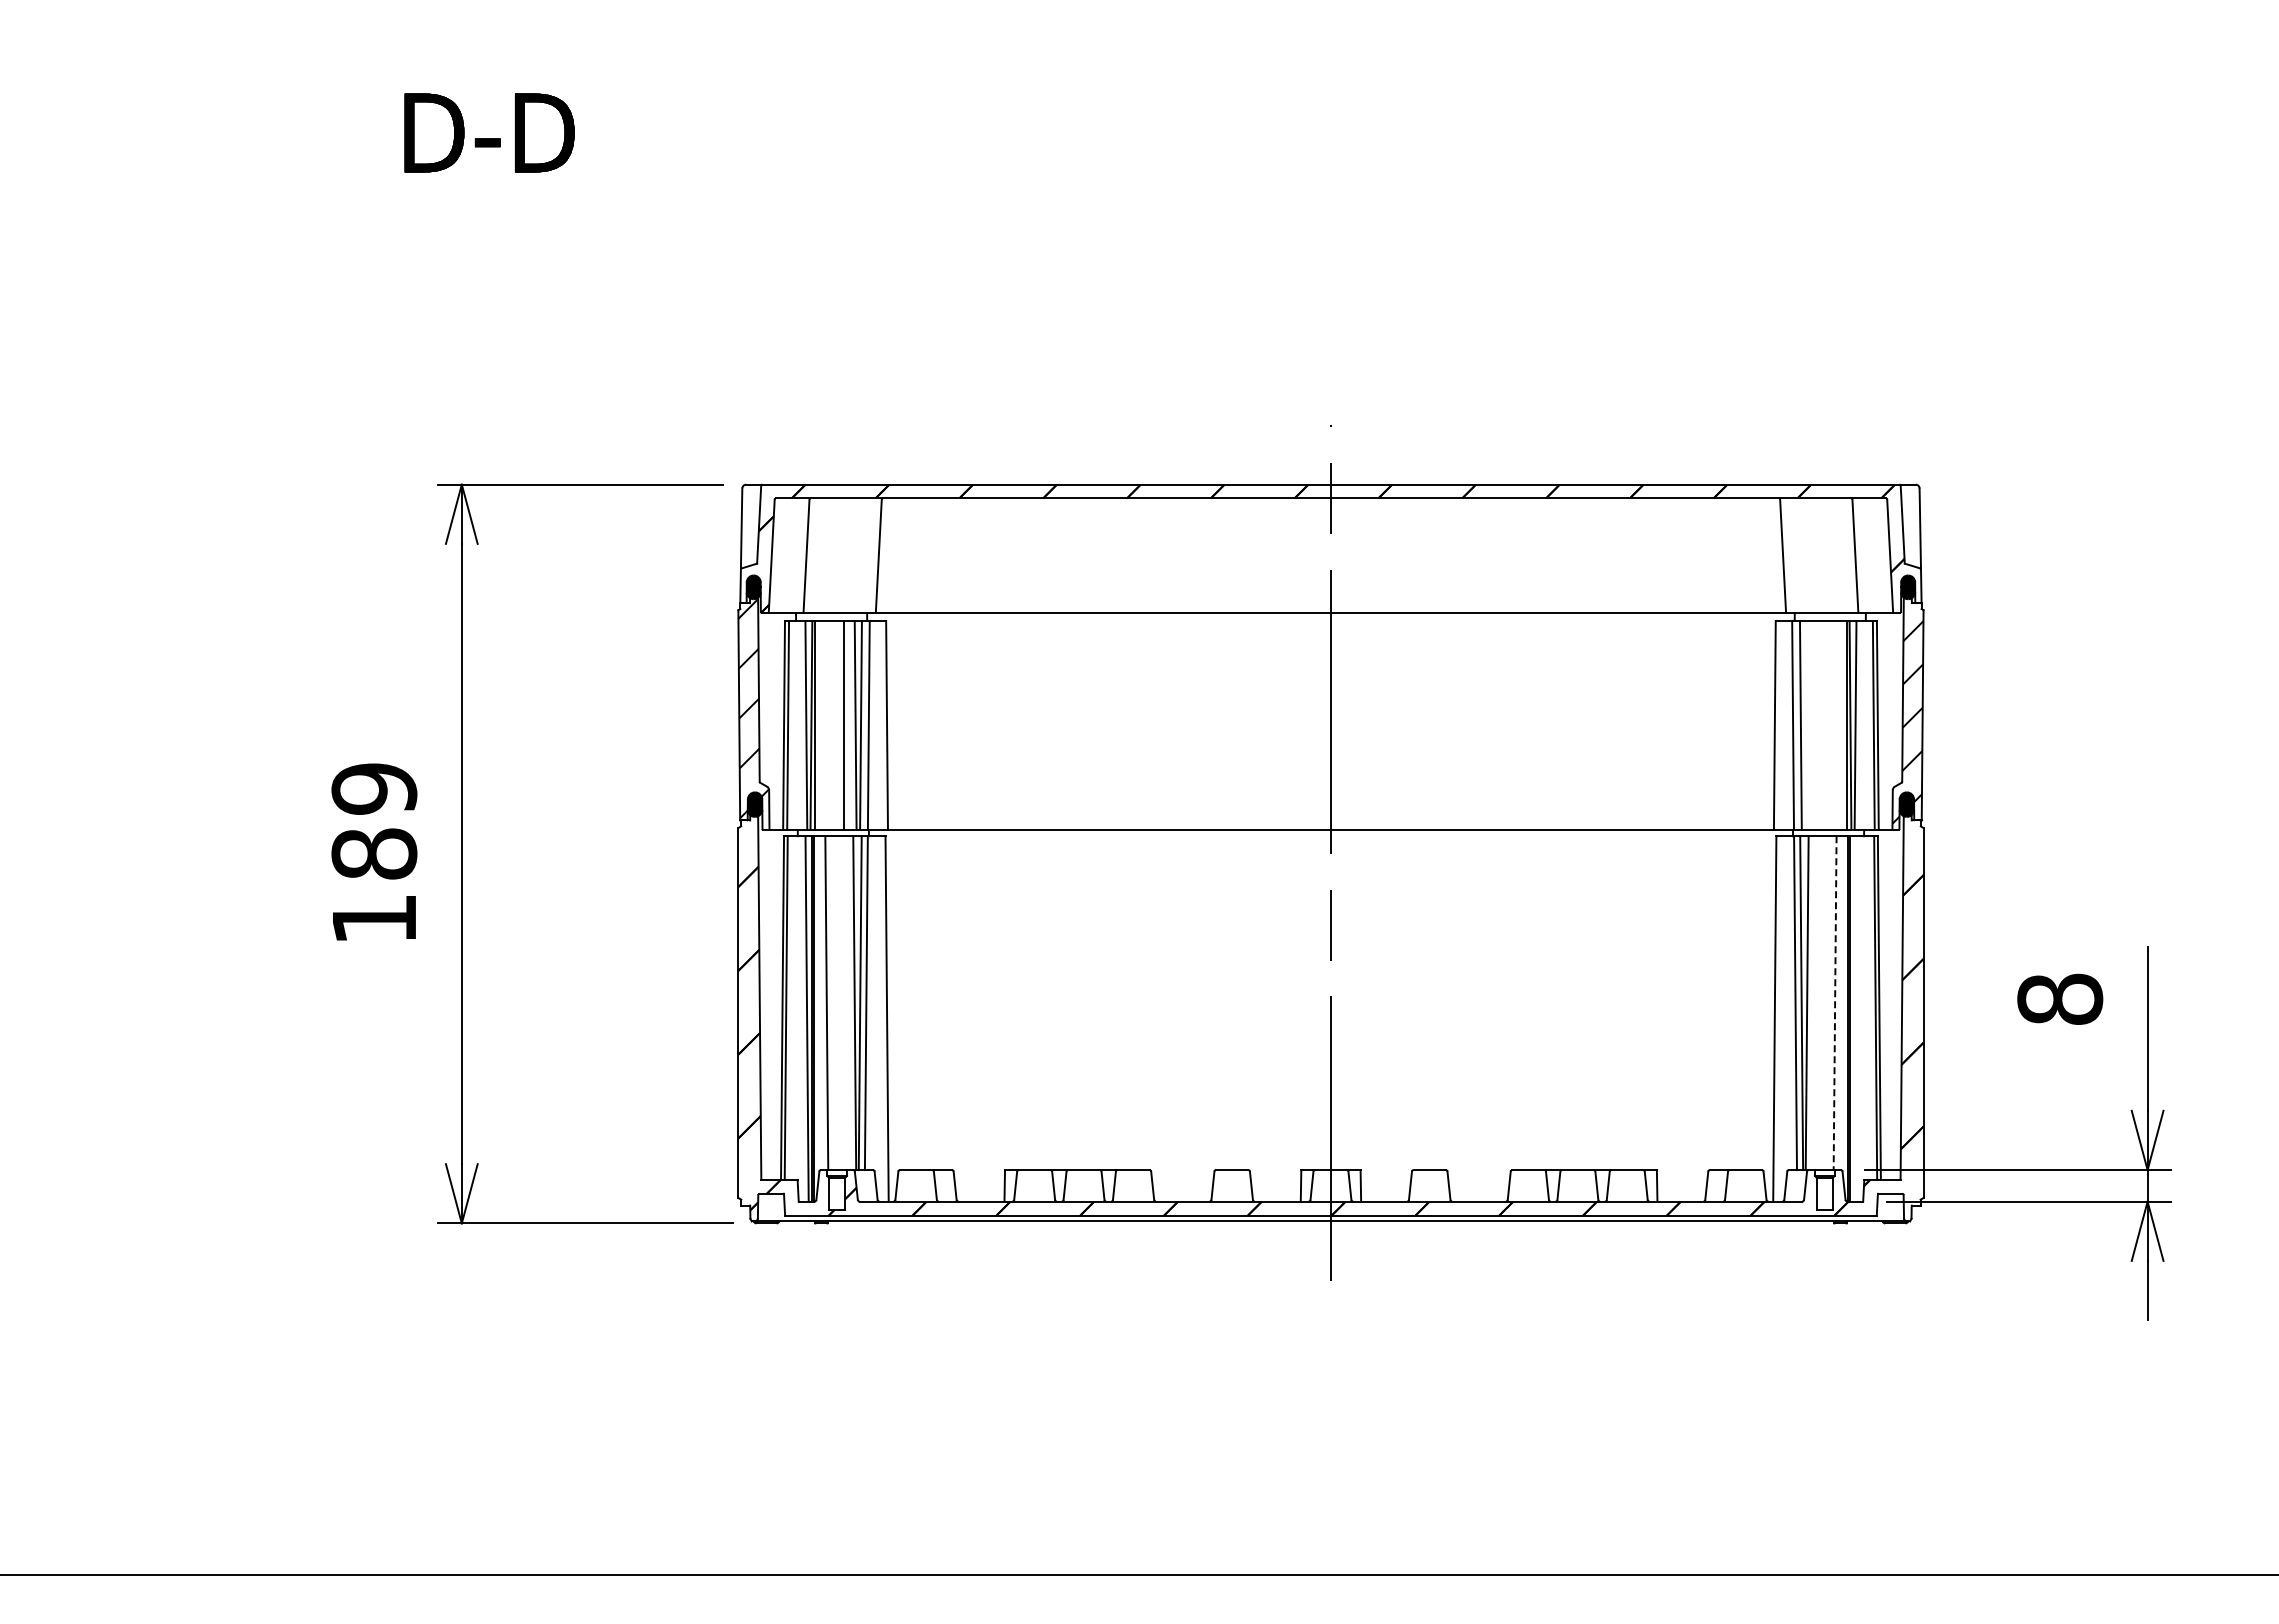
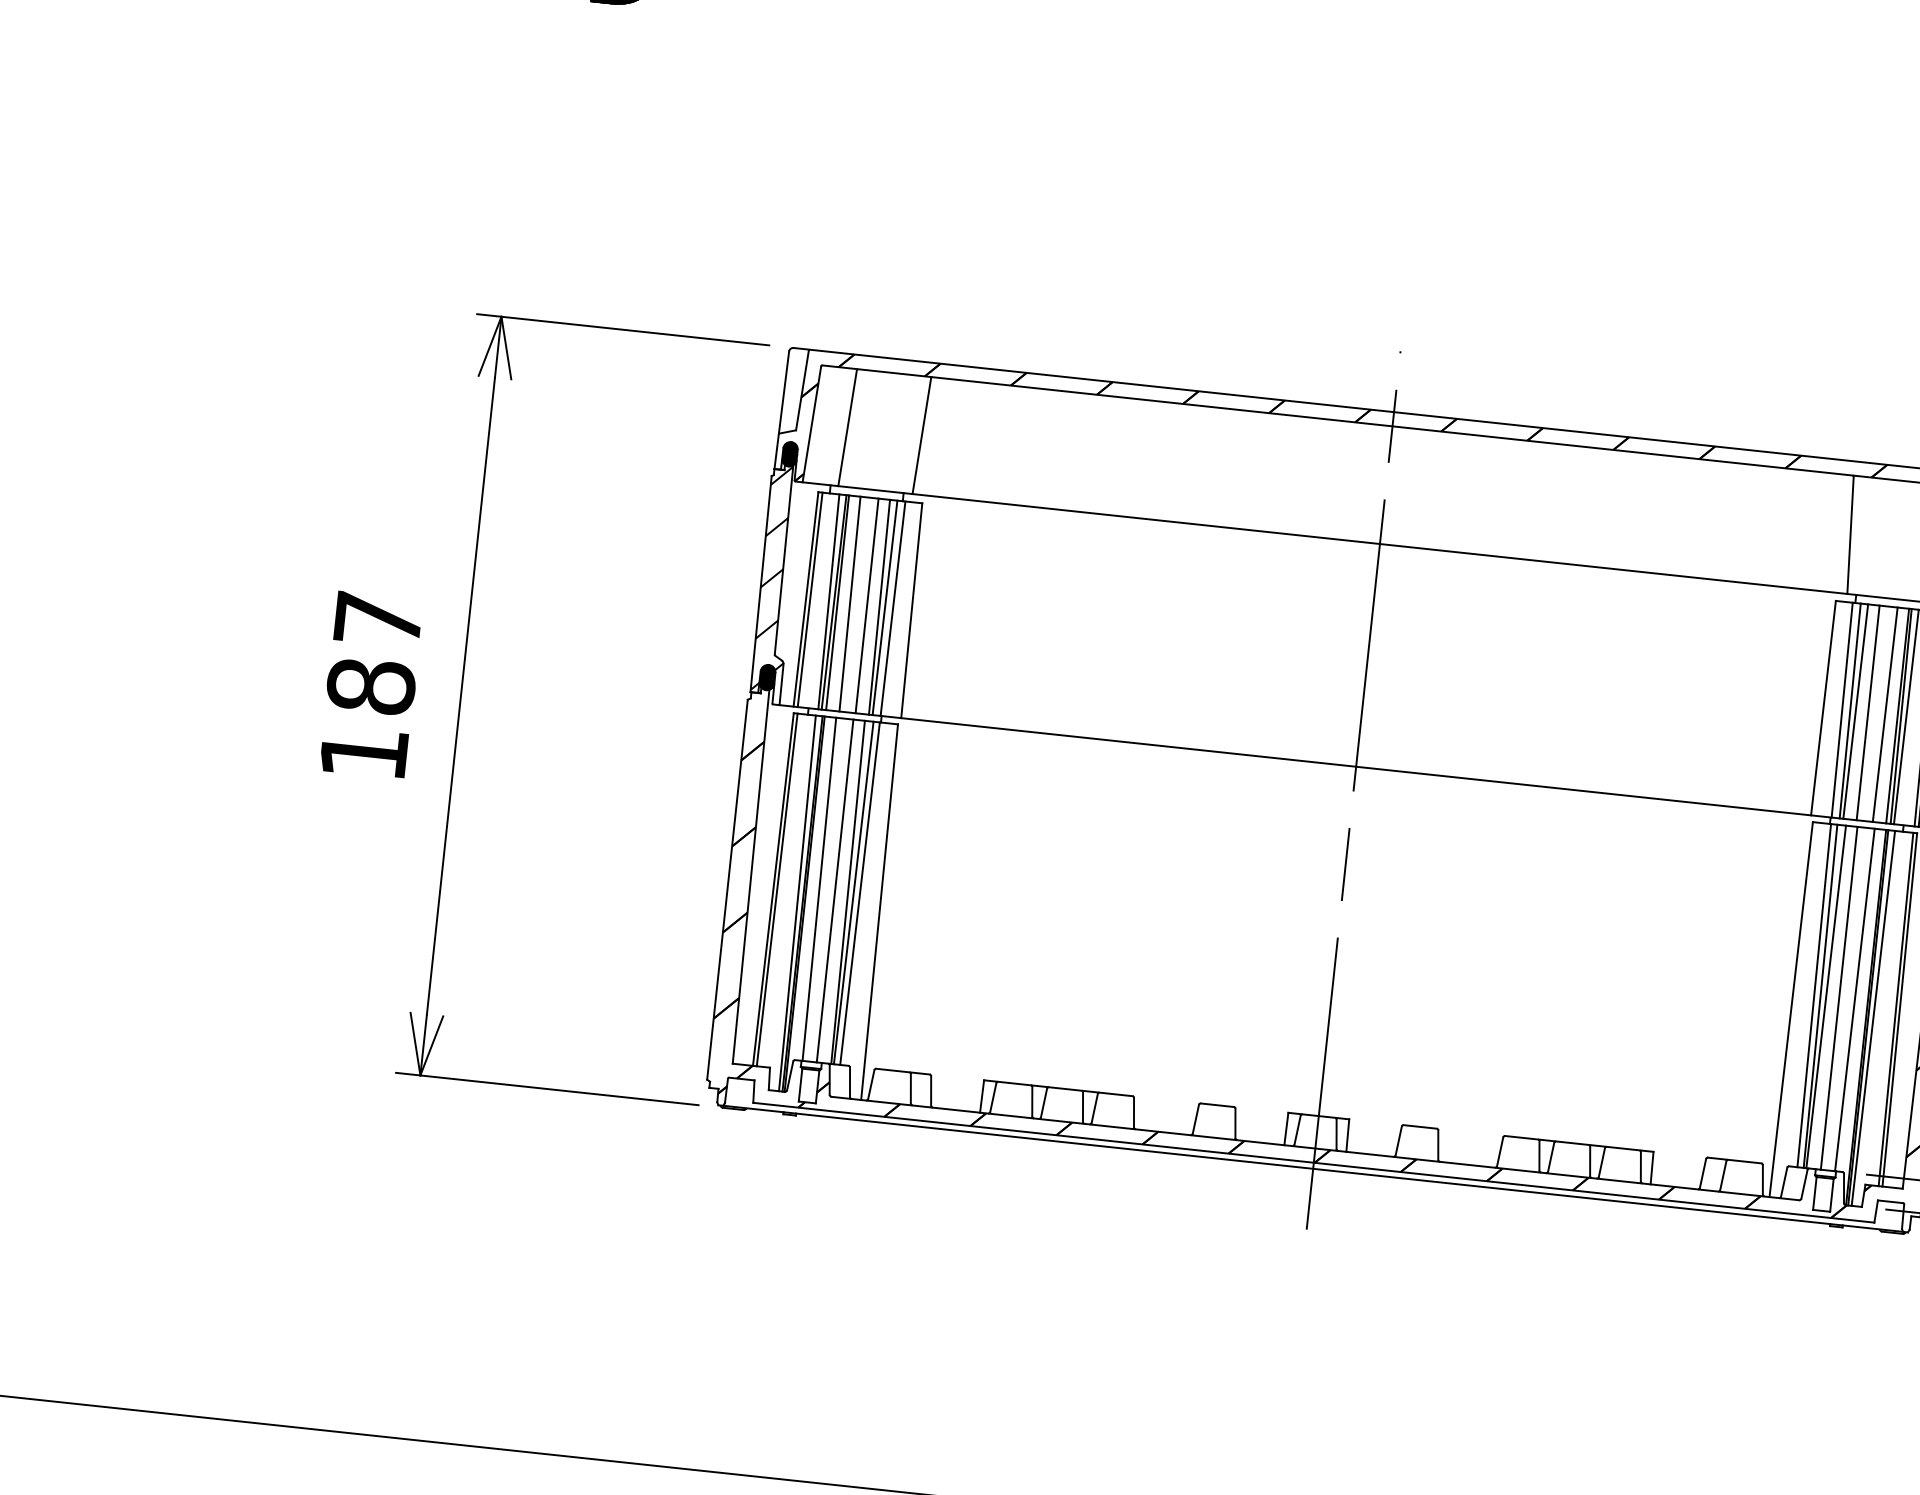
line: (826, 724) -> (849, 603), added
line: (1806, 724) -> (1856, 710), added
line: (1818, 724) -> (1868, 711), added
line: (1834, 724) -> (1884, 713), added
text: (374, 788) -> (378, 619), 189 -> 187
line: (842, 1003) -> (835, 891), added
line: (1819, 1003) -> (1838, 998), added
line: (1835, 1003) -> (1855, 1000), dashed -> solid
line: (1854, 1018) -> (1873, 1017), added

